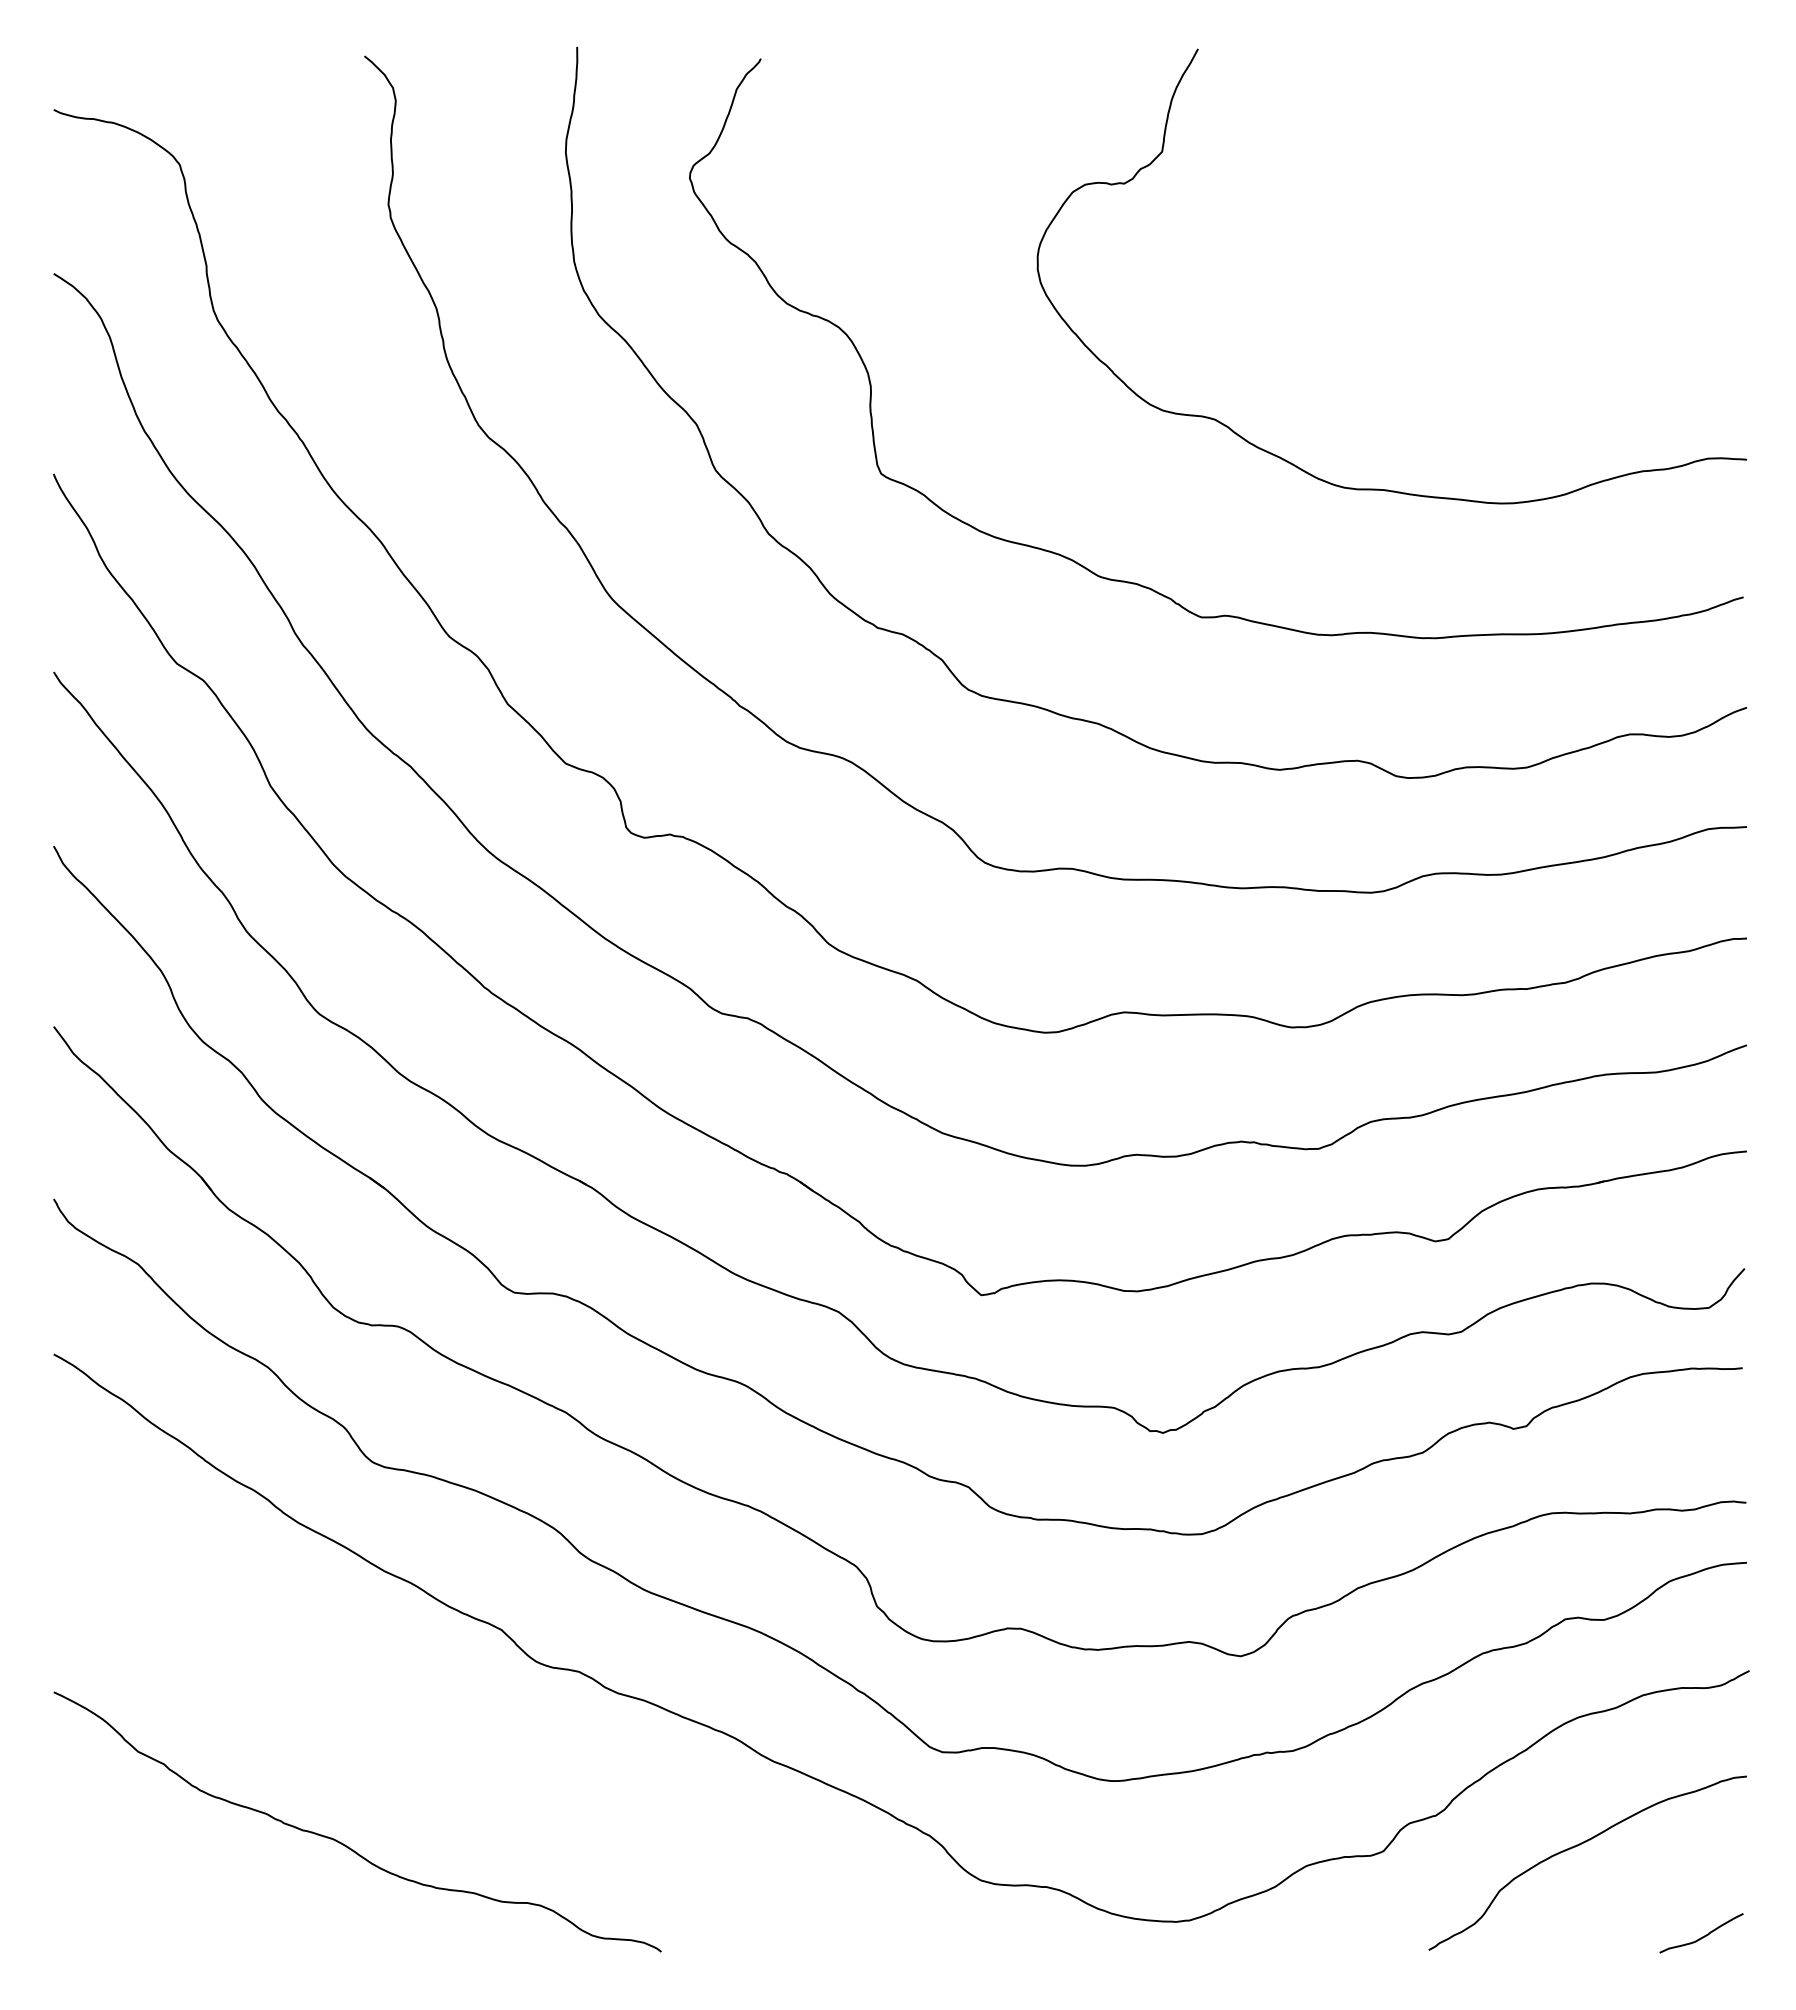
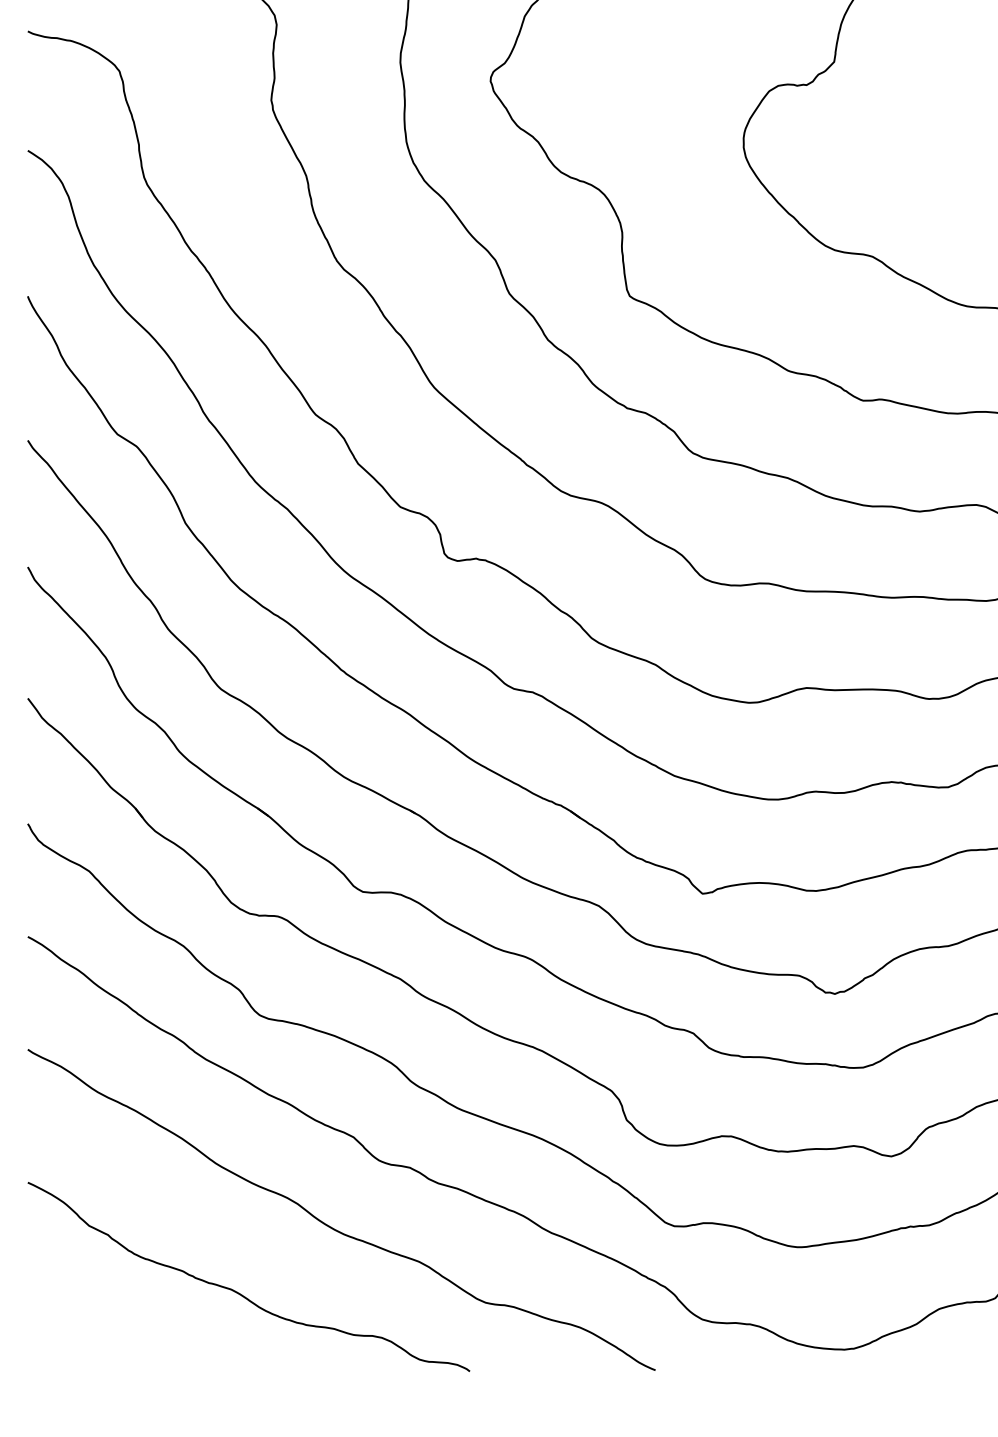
curve: (468, 1751) -> (329, 1225), added

